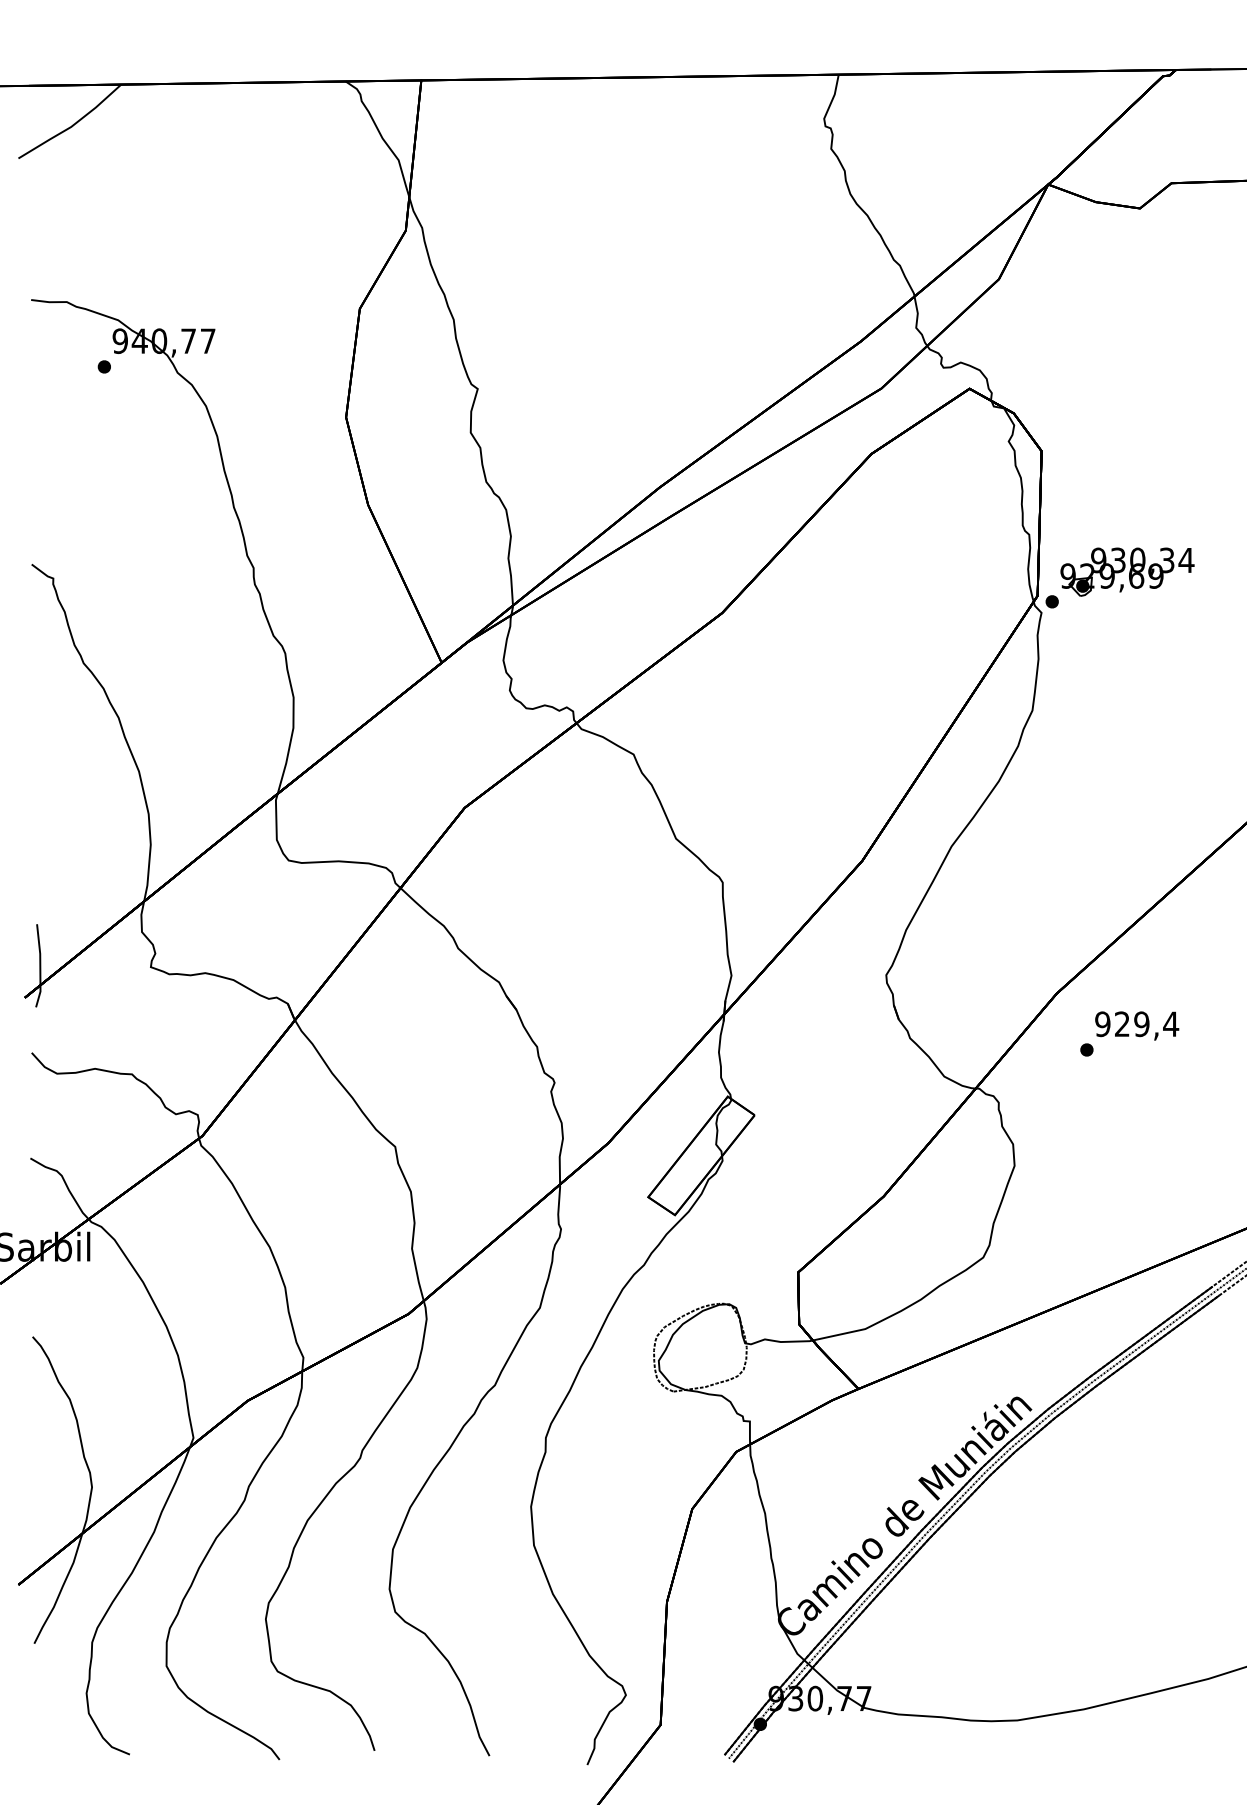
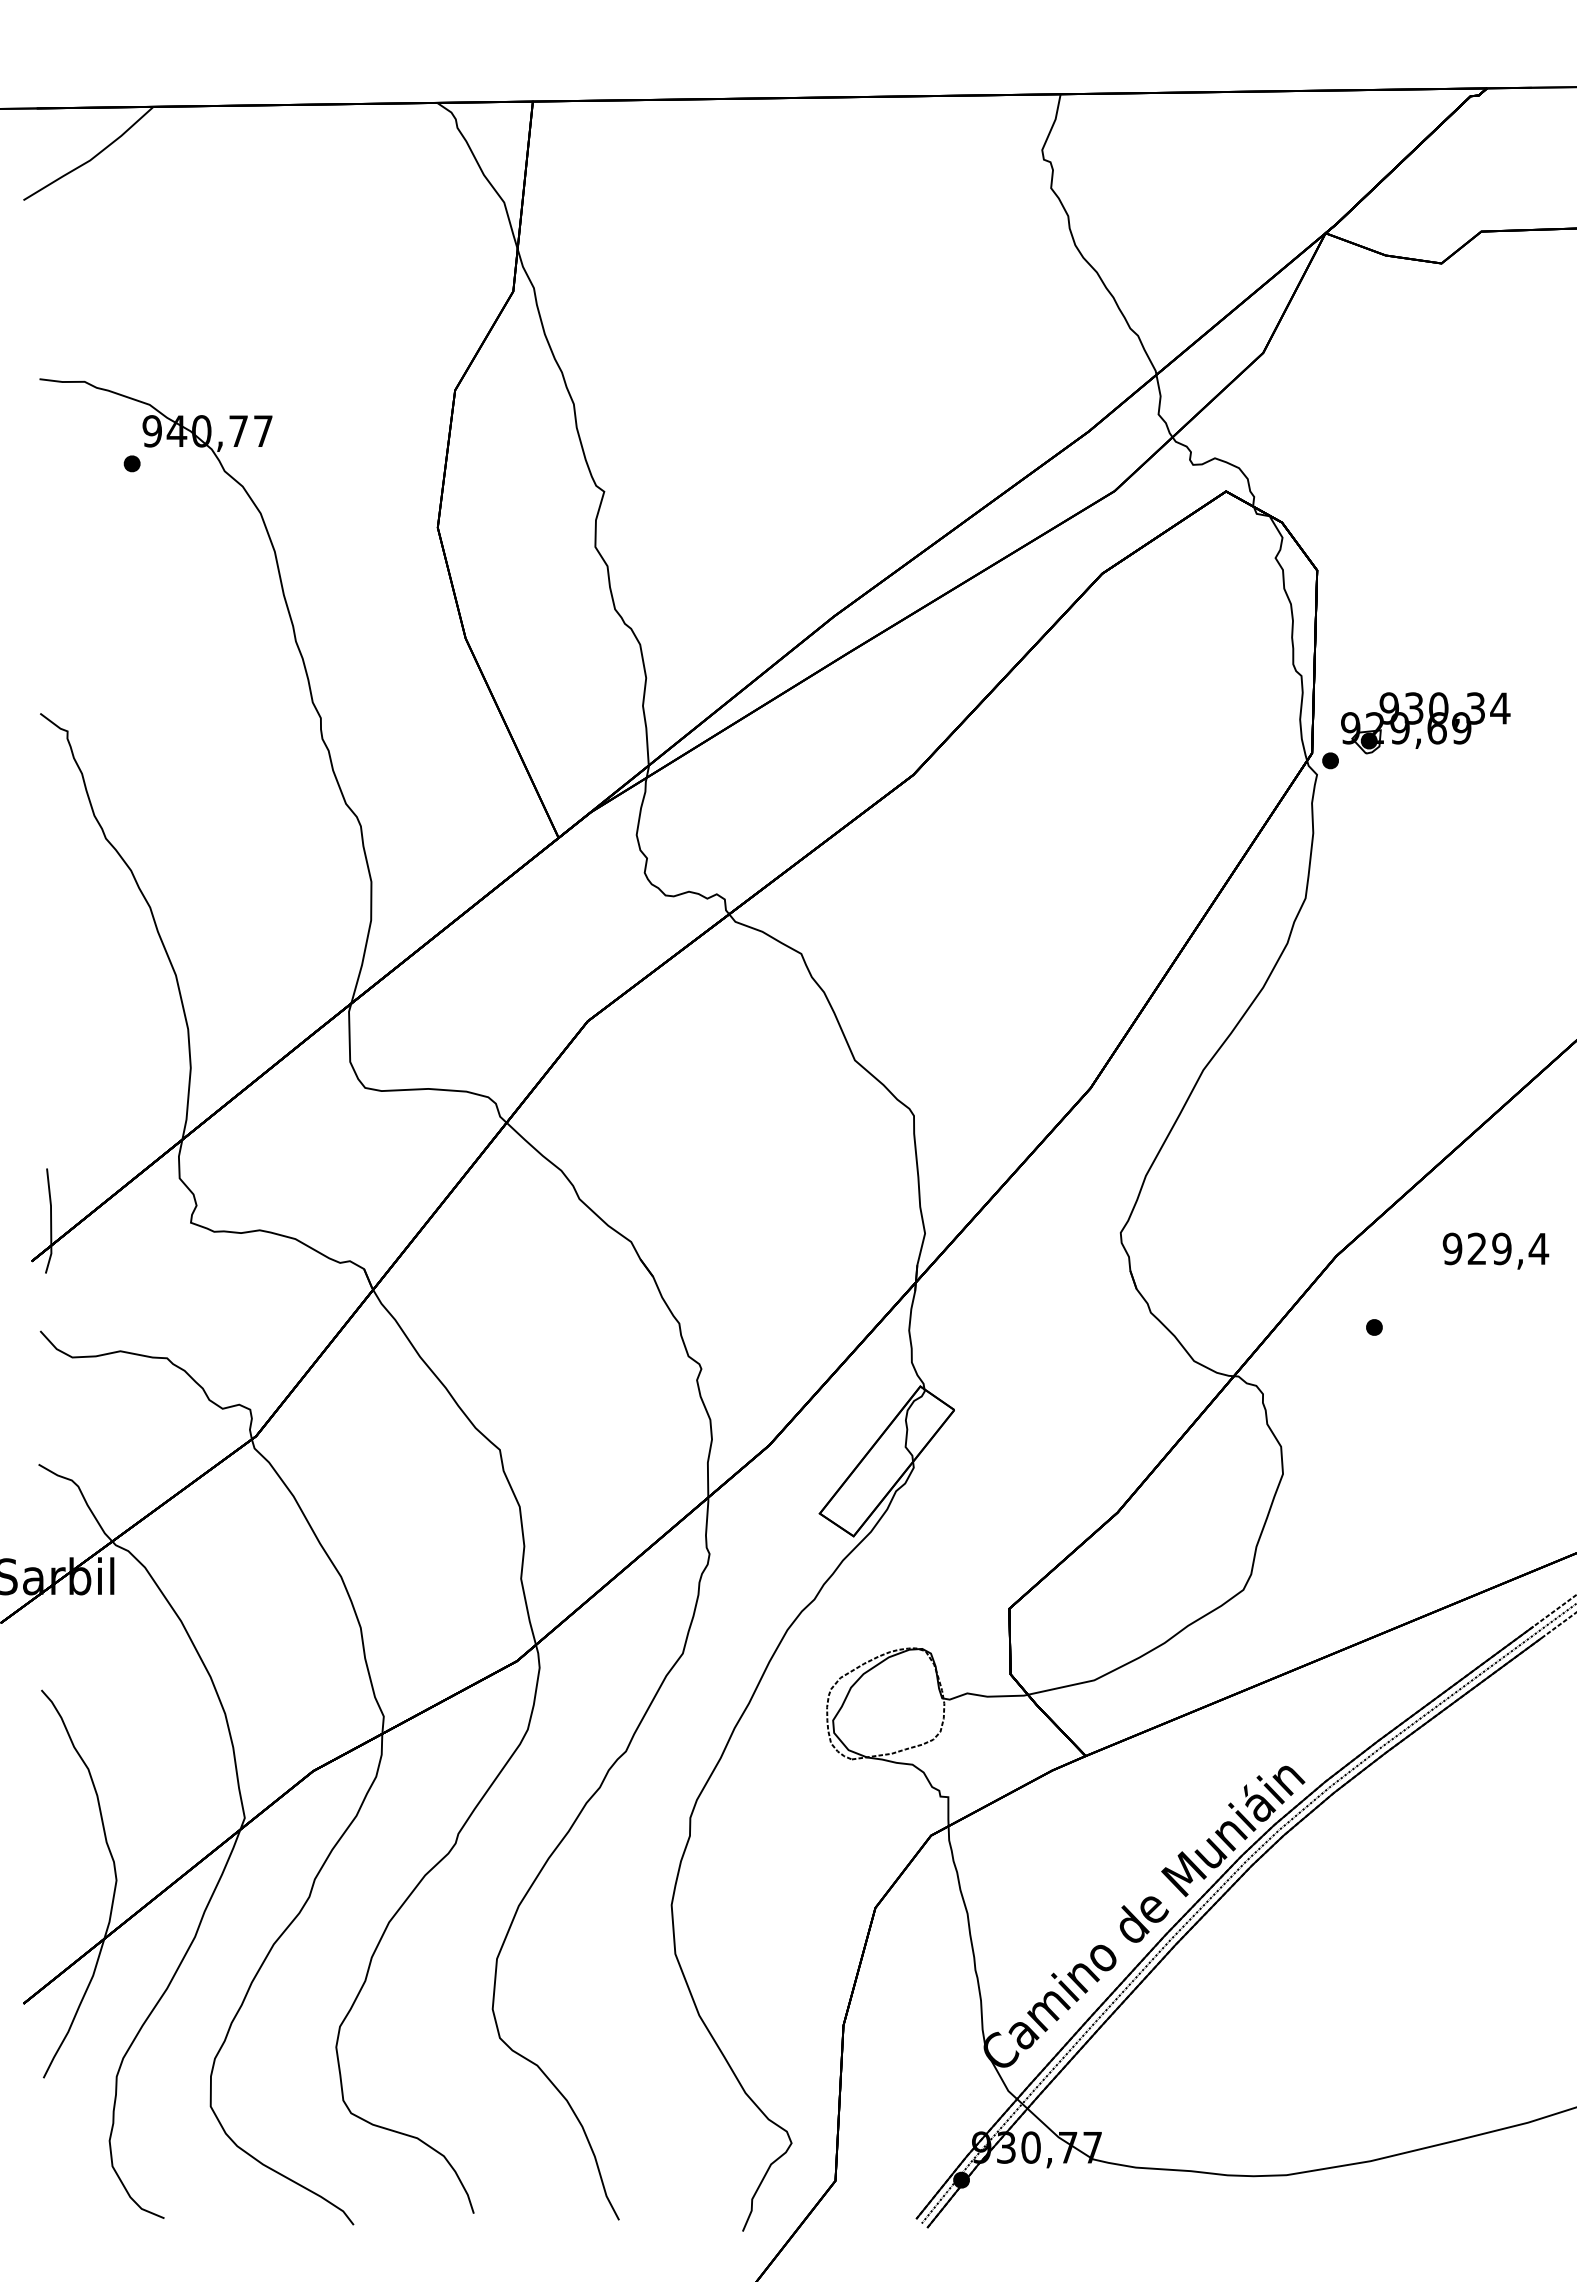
text: (1136, 1025) -> (1495, 1250), moved

